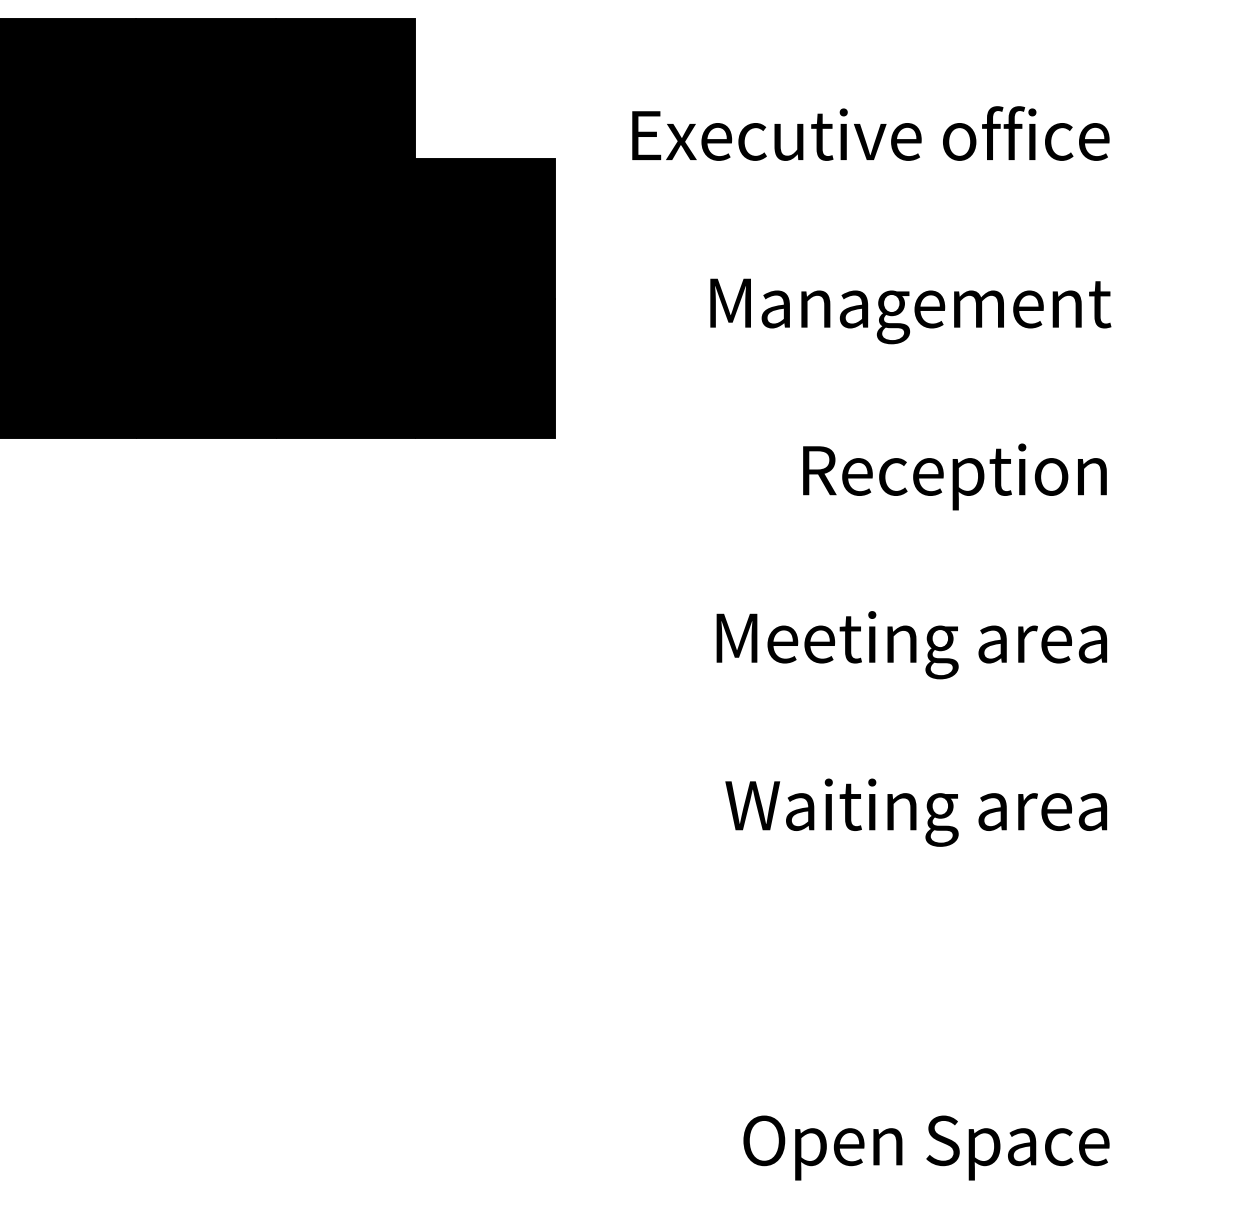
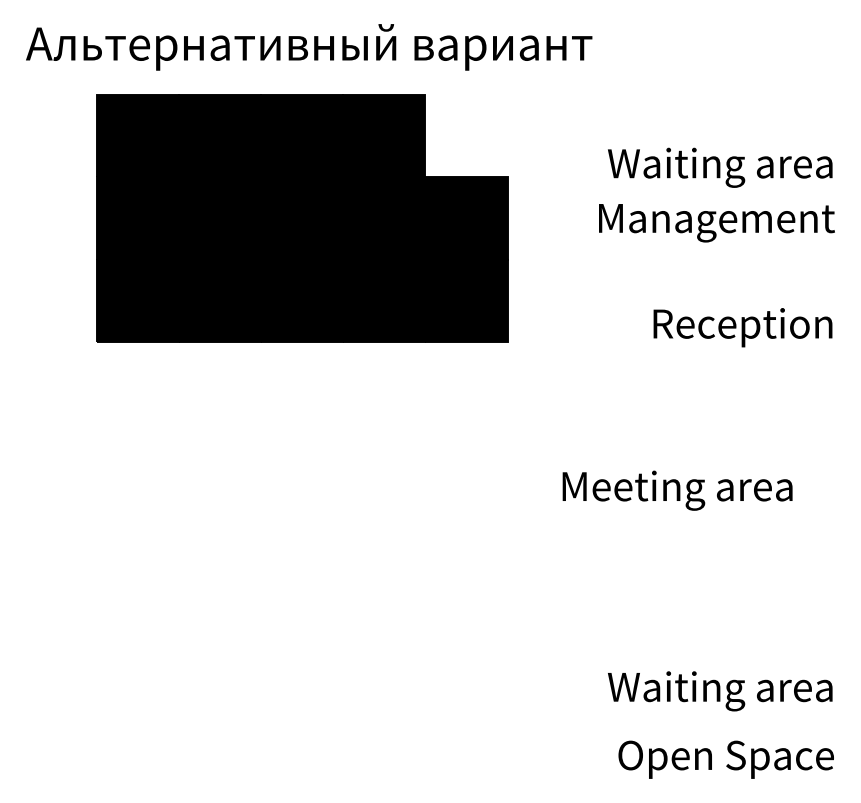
text: (870, 140) -> (693, 166), Executive office -> Waiting area
text: (909, 311) -> (716, 223), moved
text: (954, 476) -> (742, 327), moved
text: (911, 644) -> (677, 490), moved
text: (916, 812) -> (720, 691), moved

